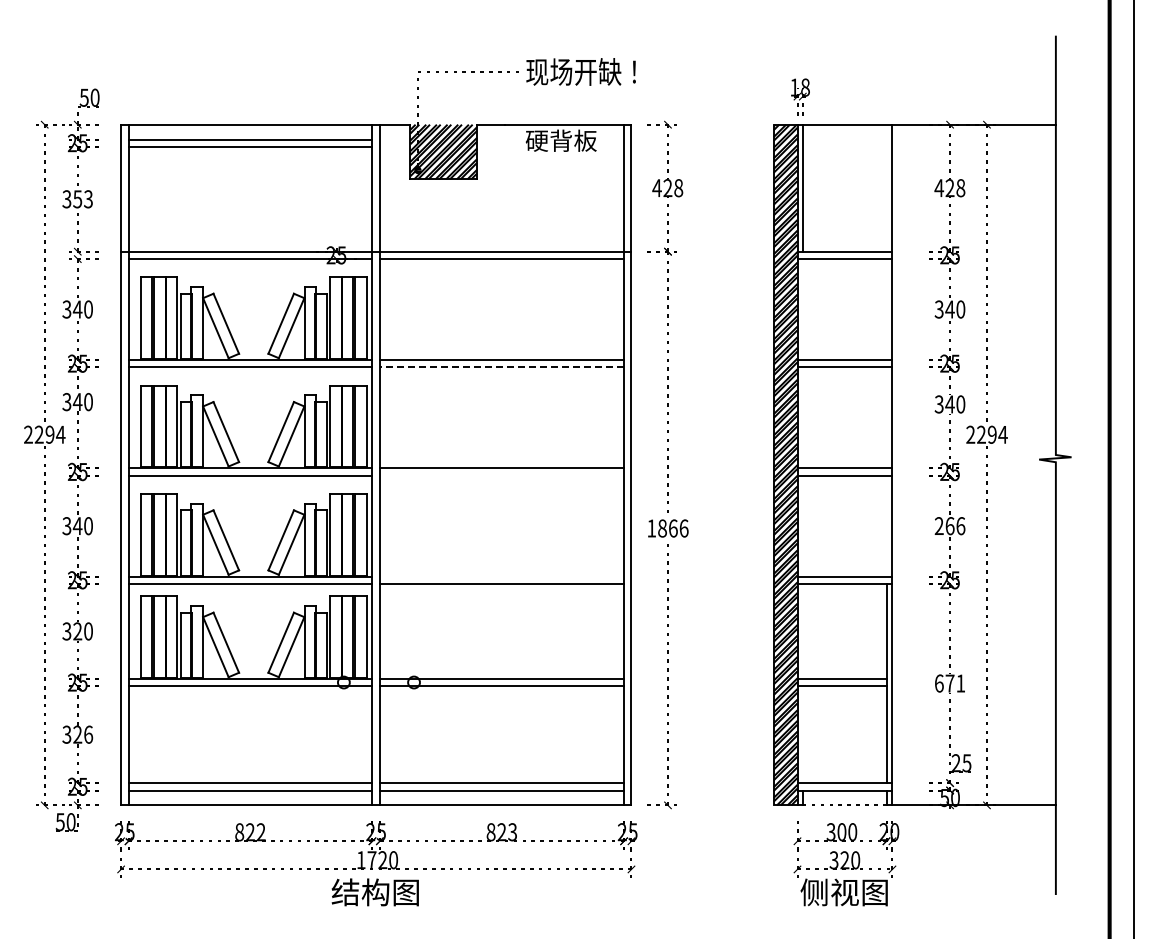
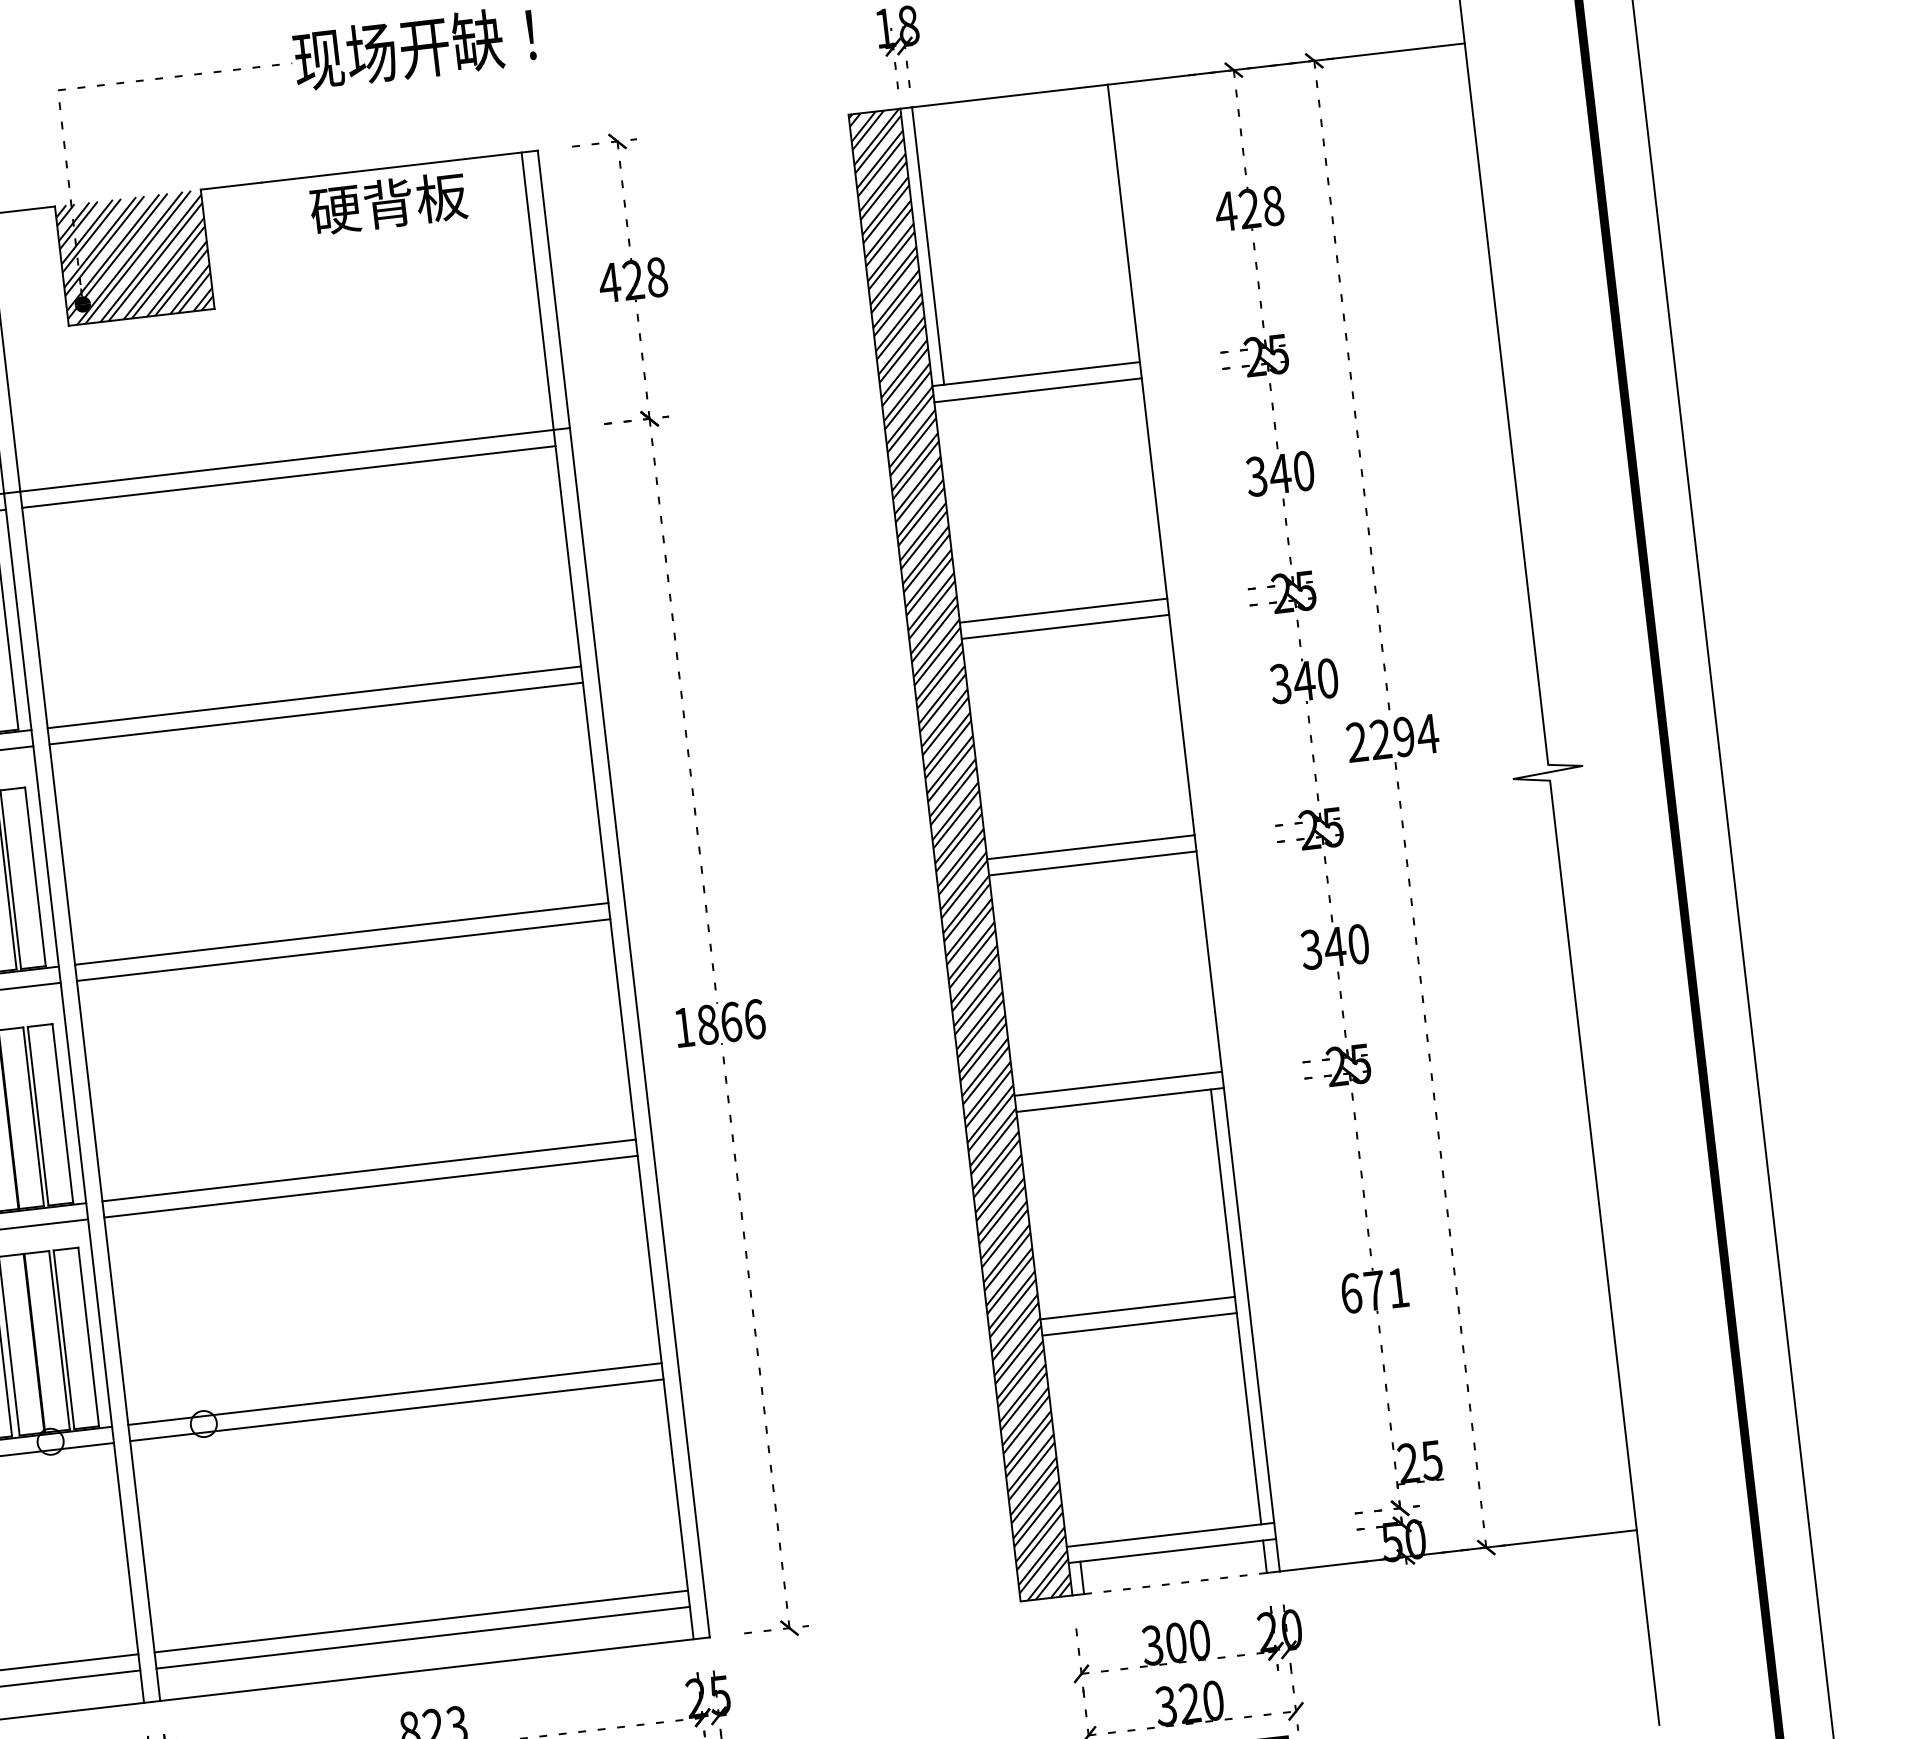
line: (501, 367) -> (315, 713), dashed -> solid
line: (501, 475) -> (342, 949), added
text: (949, 526) -> (1333, 947), 266 -> 340
line: (501, 576) -> (368, 1170), added

